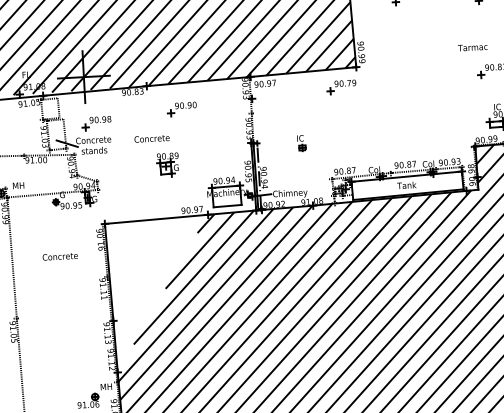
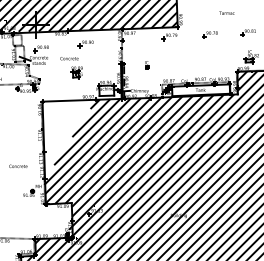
text: (471, 46) -> (226, 12), moved
part: (417, 77) -> (209, 34), added
text: (60, 254) -> (18, 165), moved

